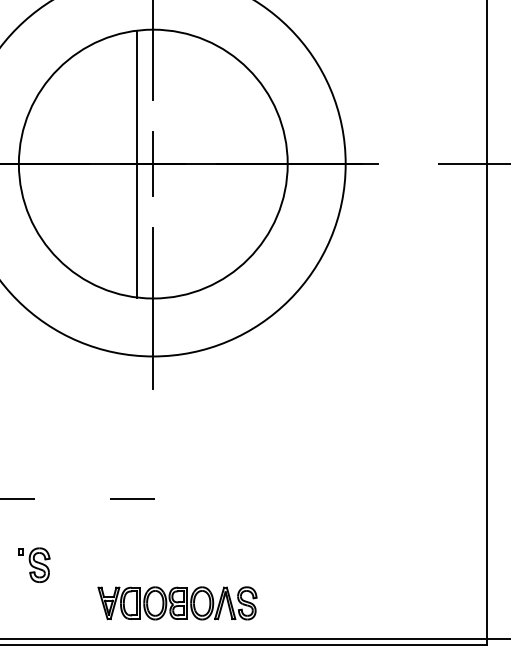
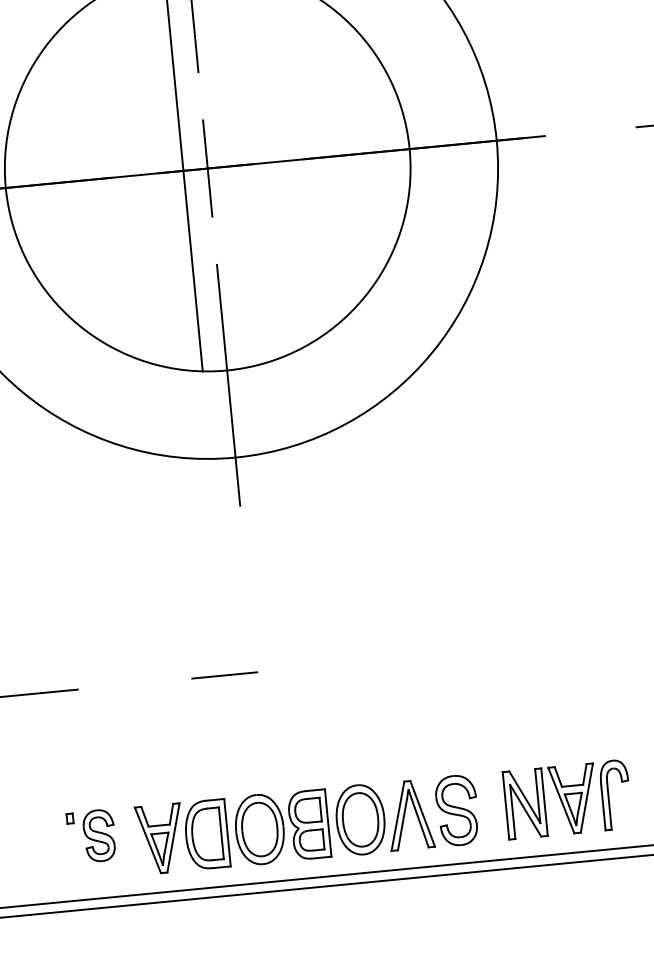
part: (34, 564) -> (91, 835), moved
part: (350, 602) -> (567, 798), added
part: (177, 603) -> (307, 825), size x1.43

